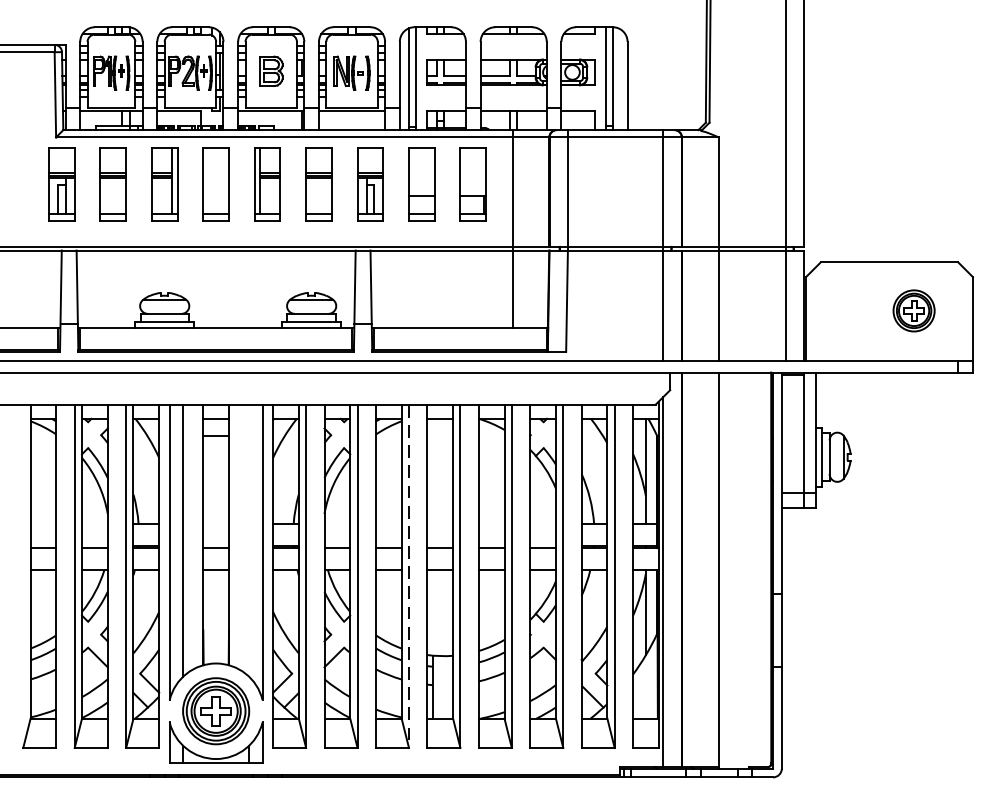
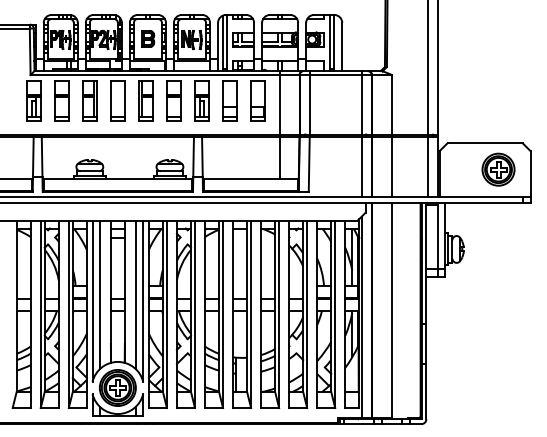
part: (914, 310) -> (498, 169), size x1.43
line: (248, 539) -> (135, 294), added
line: (409, 576) -> (223, 314), dashed -> solid

